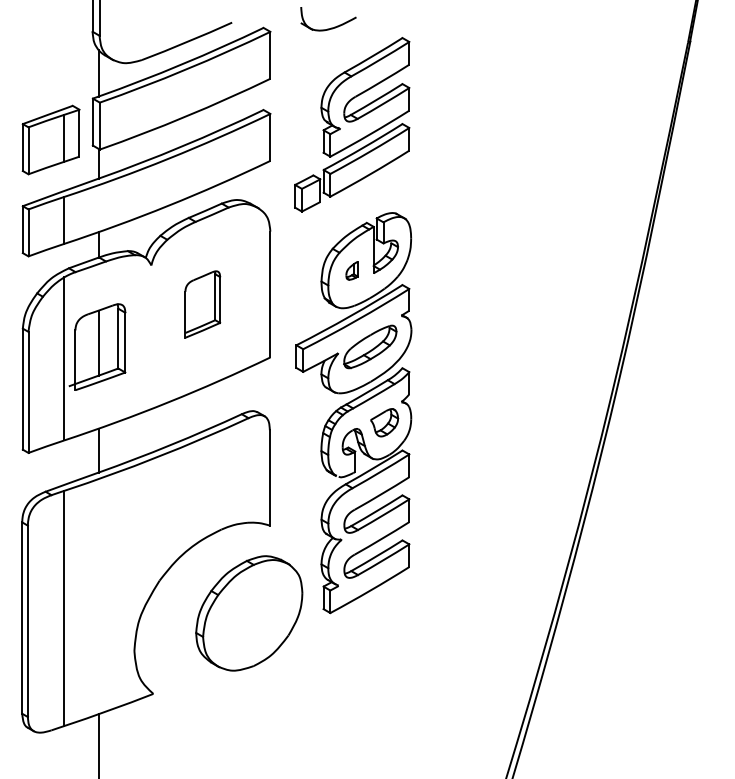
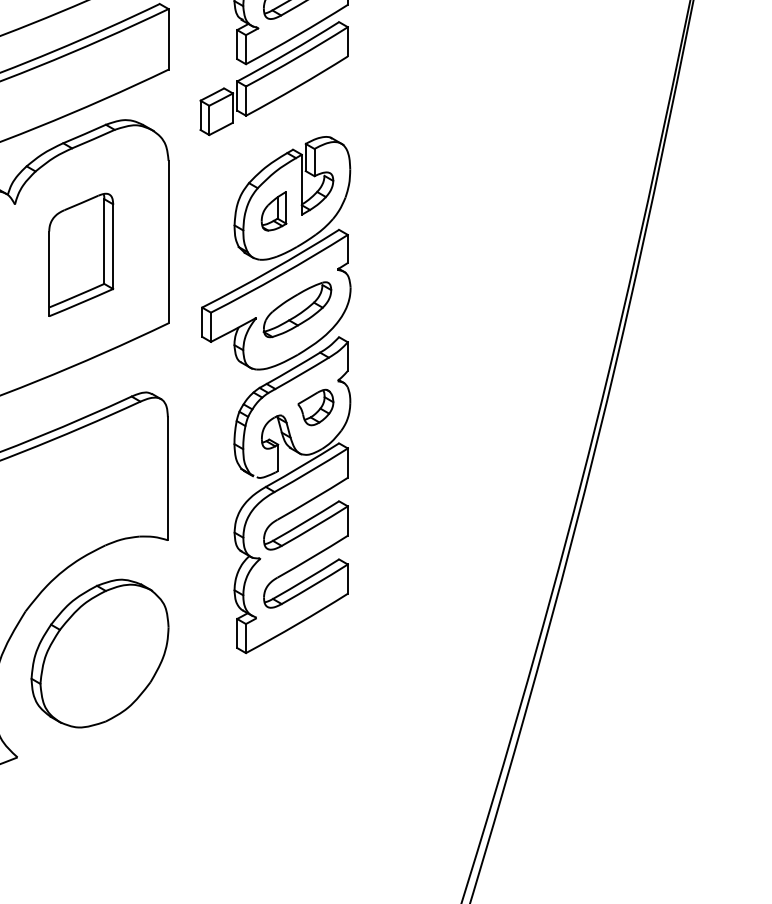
part: (351, 270) -> (273, 211), size x1.67
part: (202, 304) -> (80, 254), size x1.43
part: (249, 613) -> (100, 653), moved

